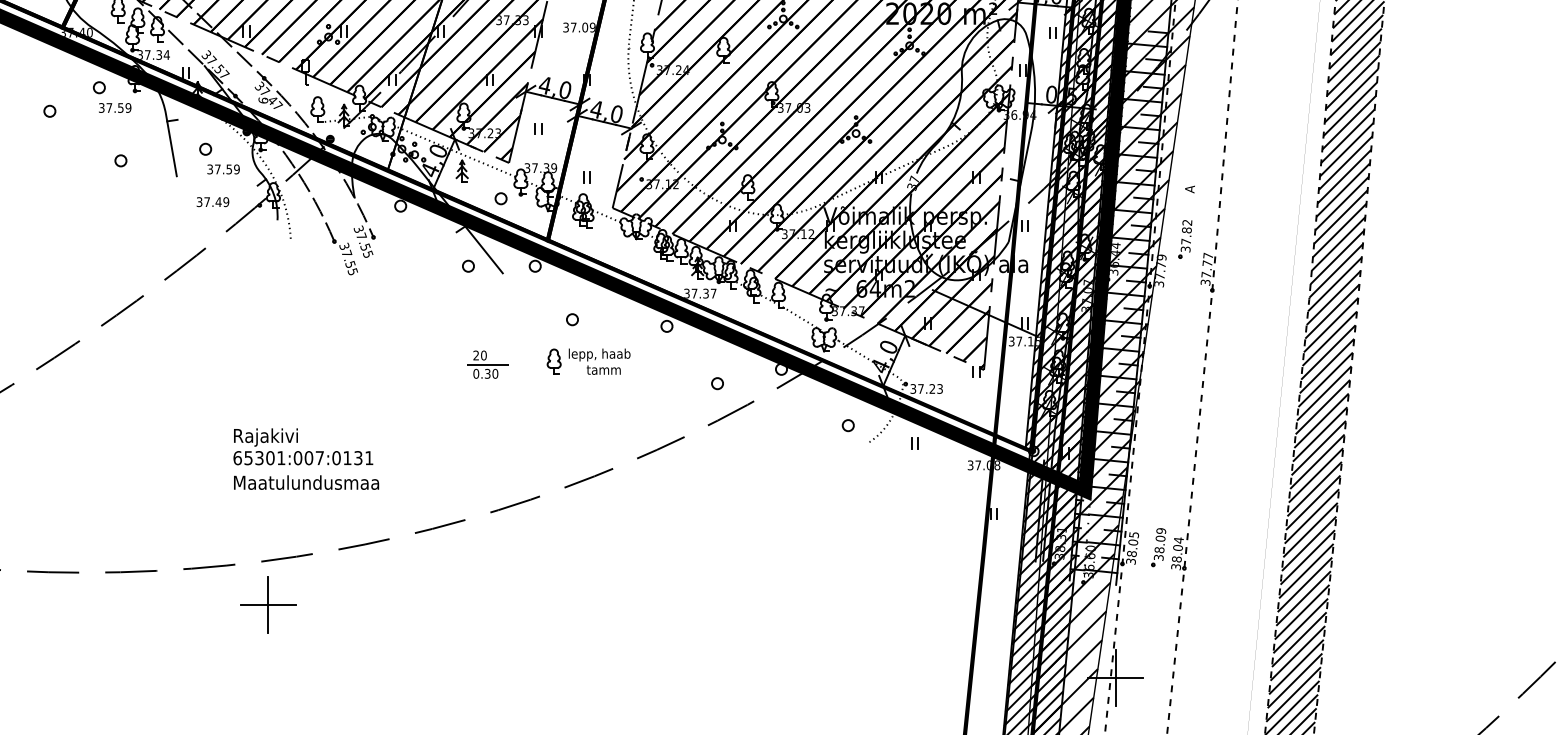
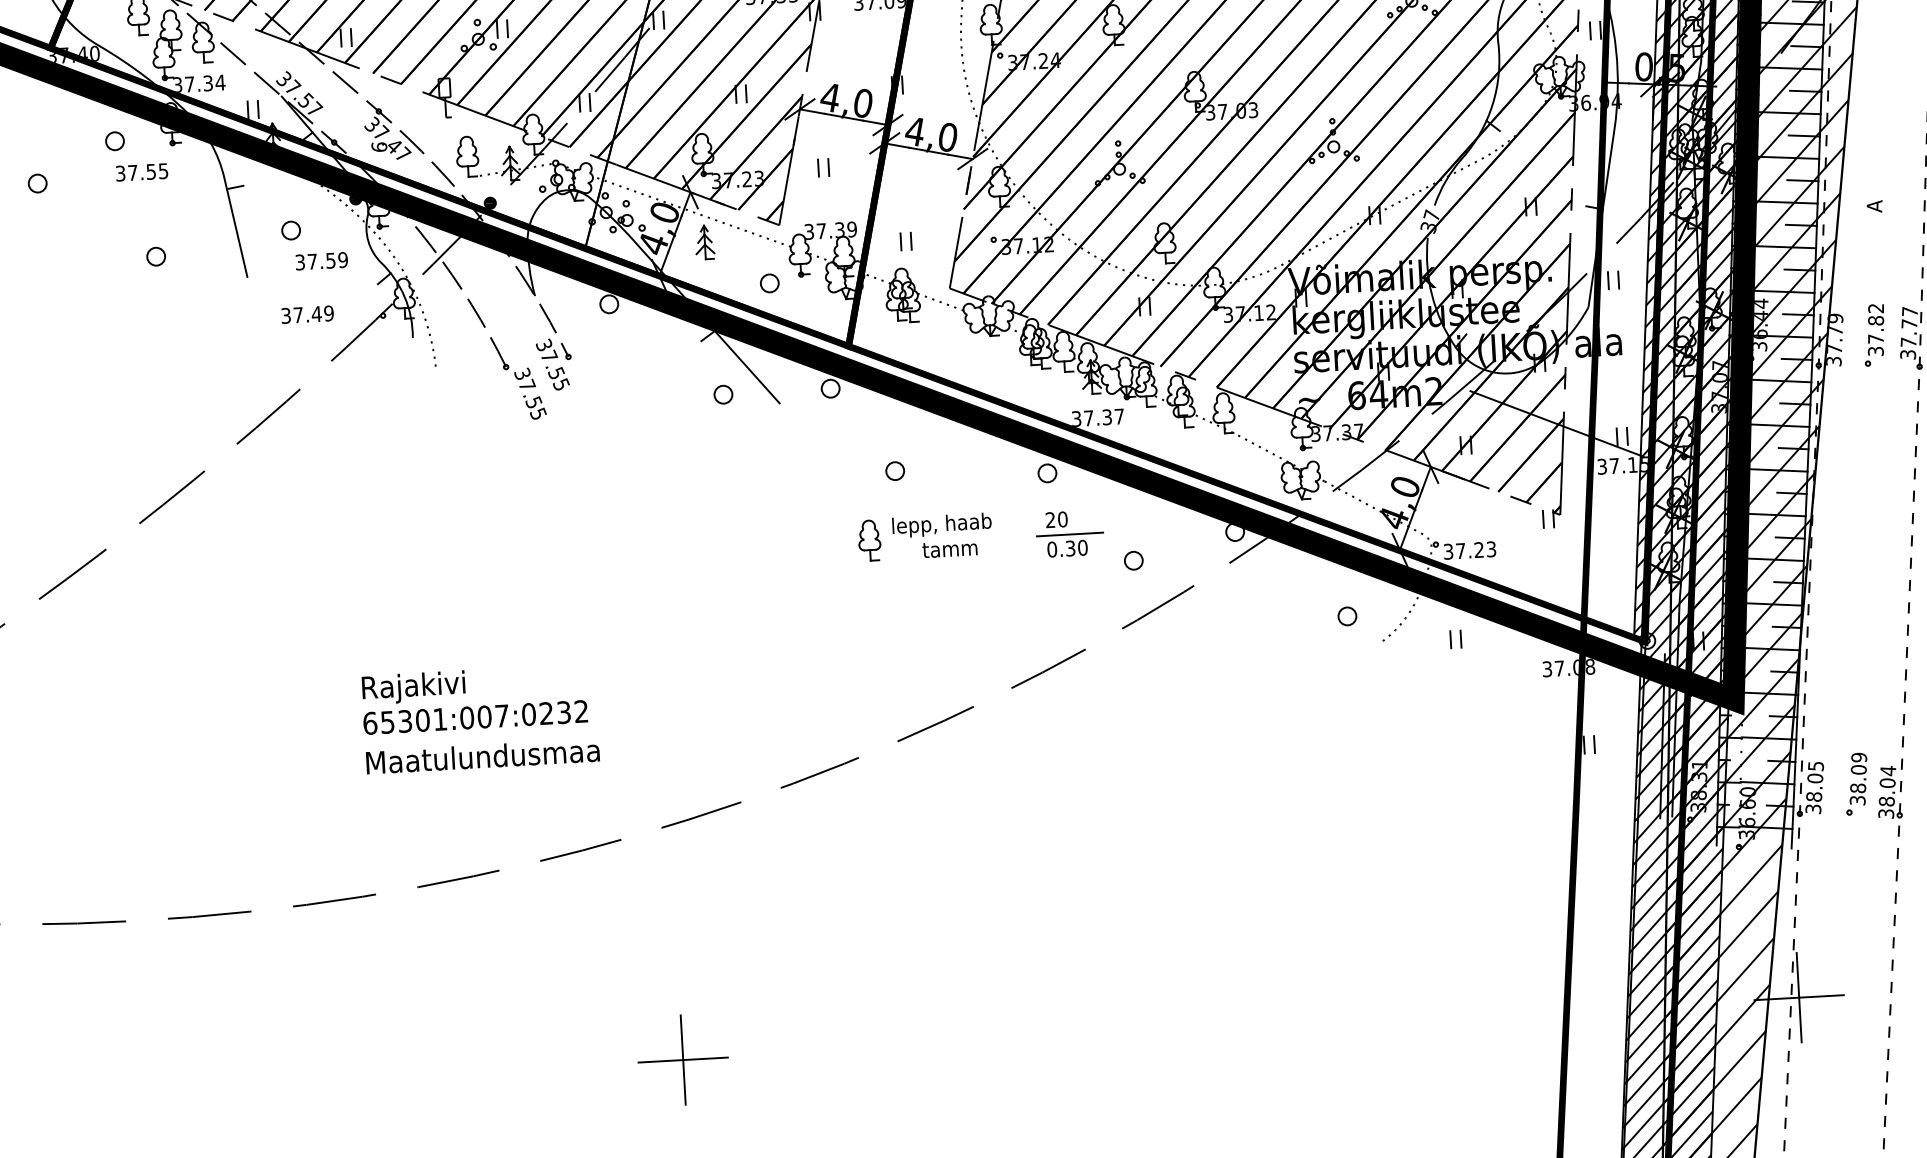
text: (128, 107) -> (163, 170), 37.59 -> 37.55
part: (1185, 239) -> (1874, 335), moved
part: (487, 364) -> (1069, 533), moved
text: (358, 457) -> (564, 711), 65301:007:0131 -> 65301:007:0232
part: (268, 604) -> (683, 1059), moved

